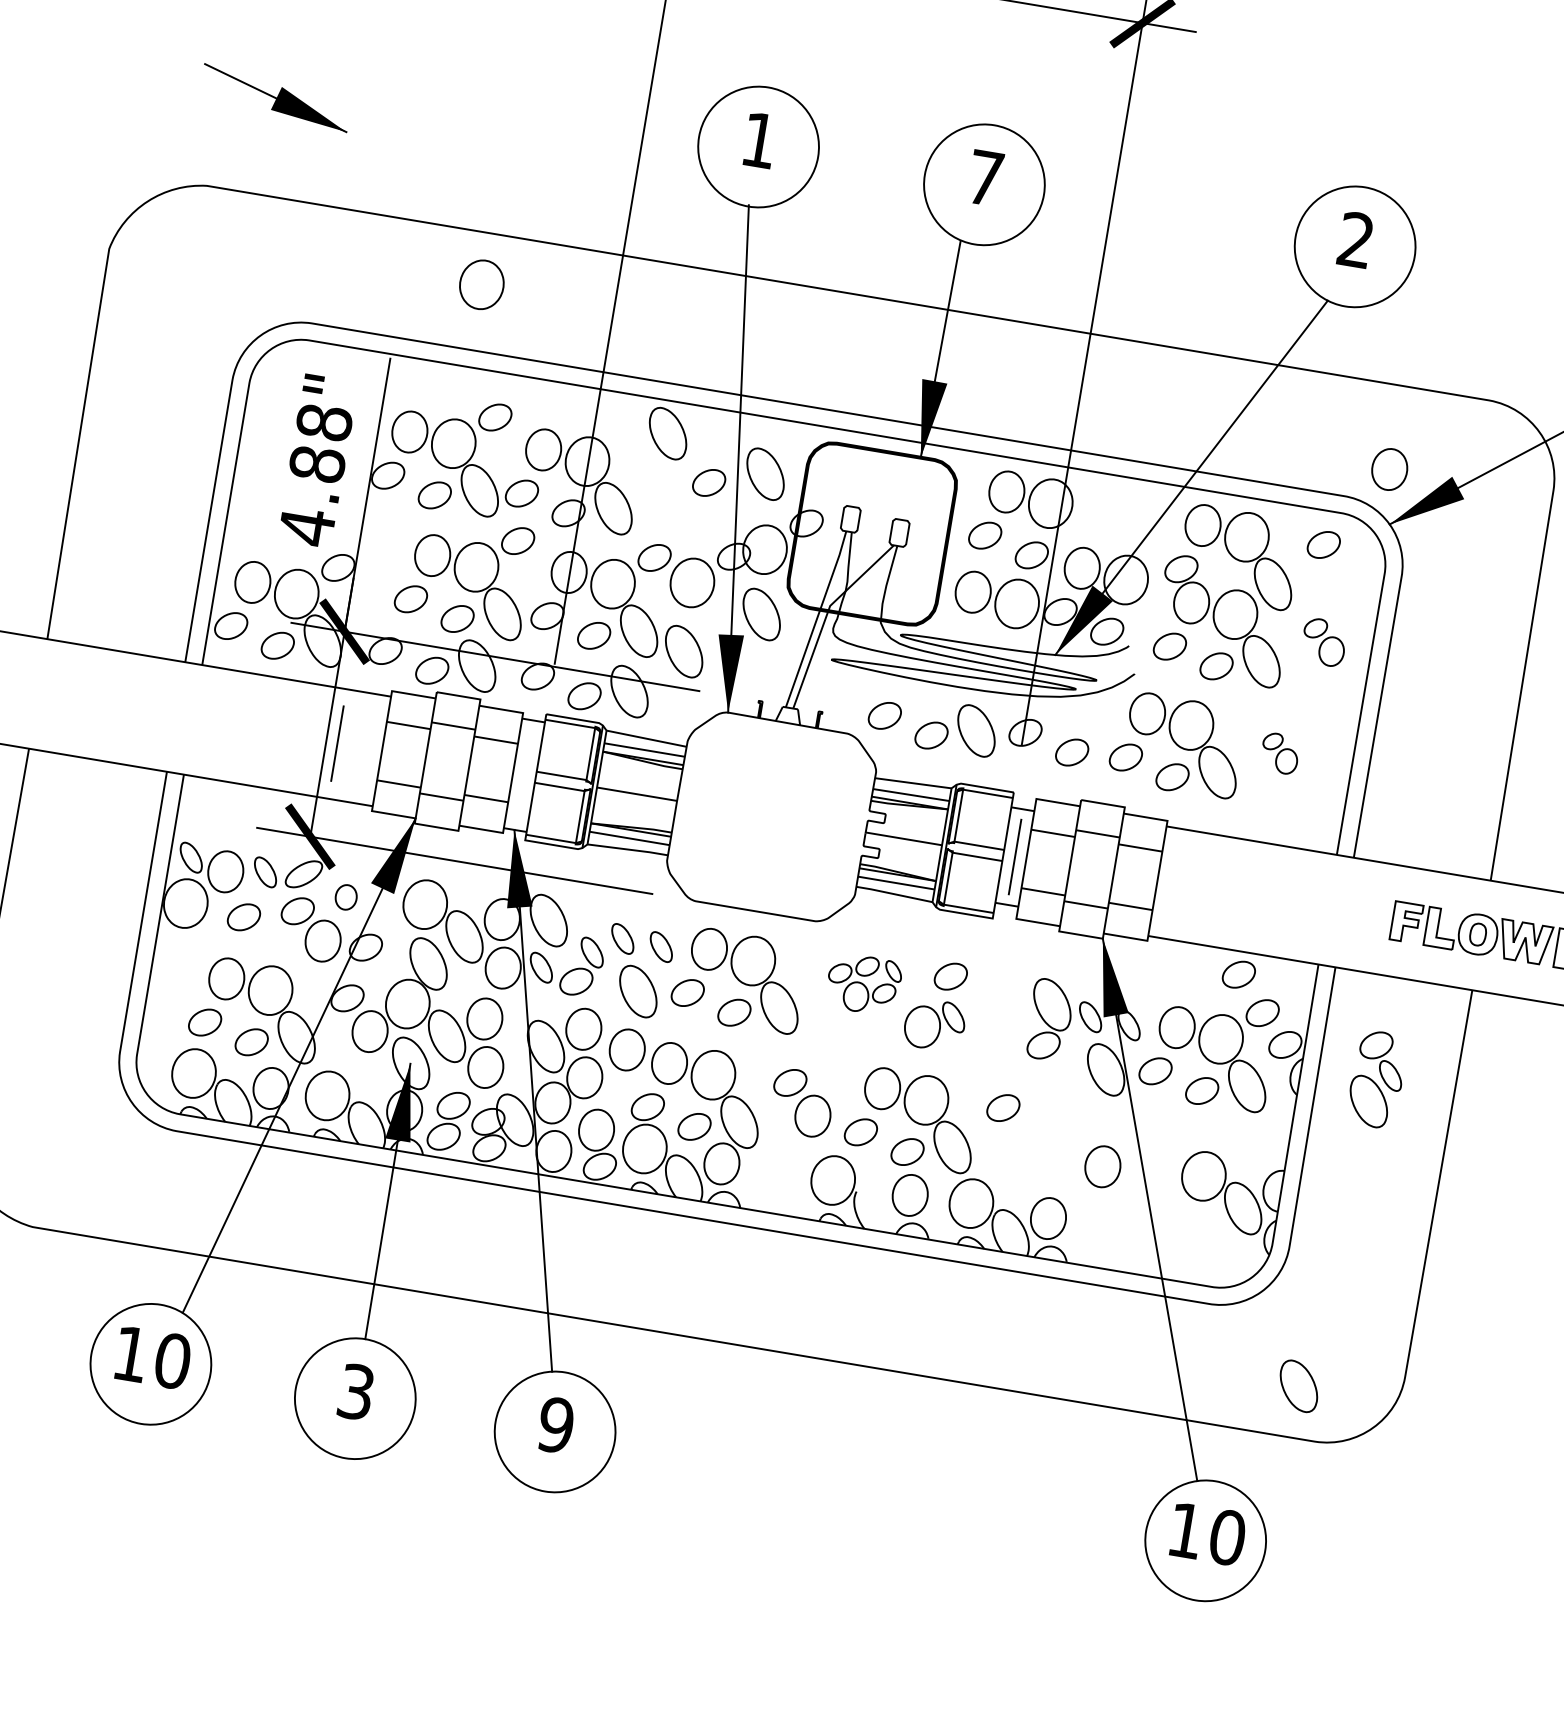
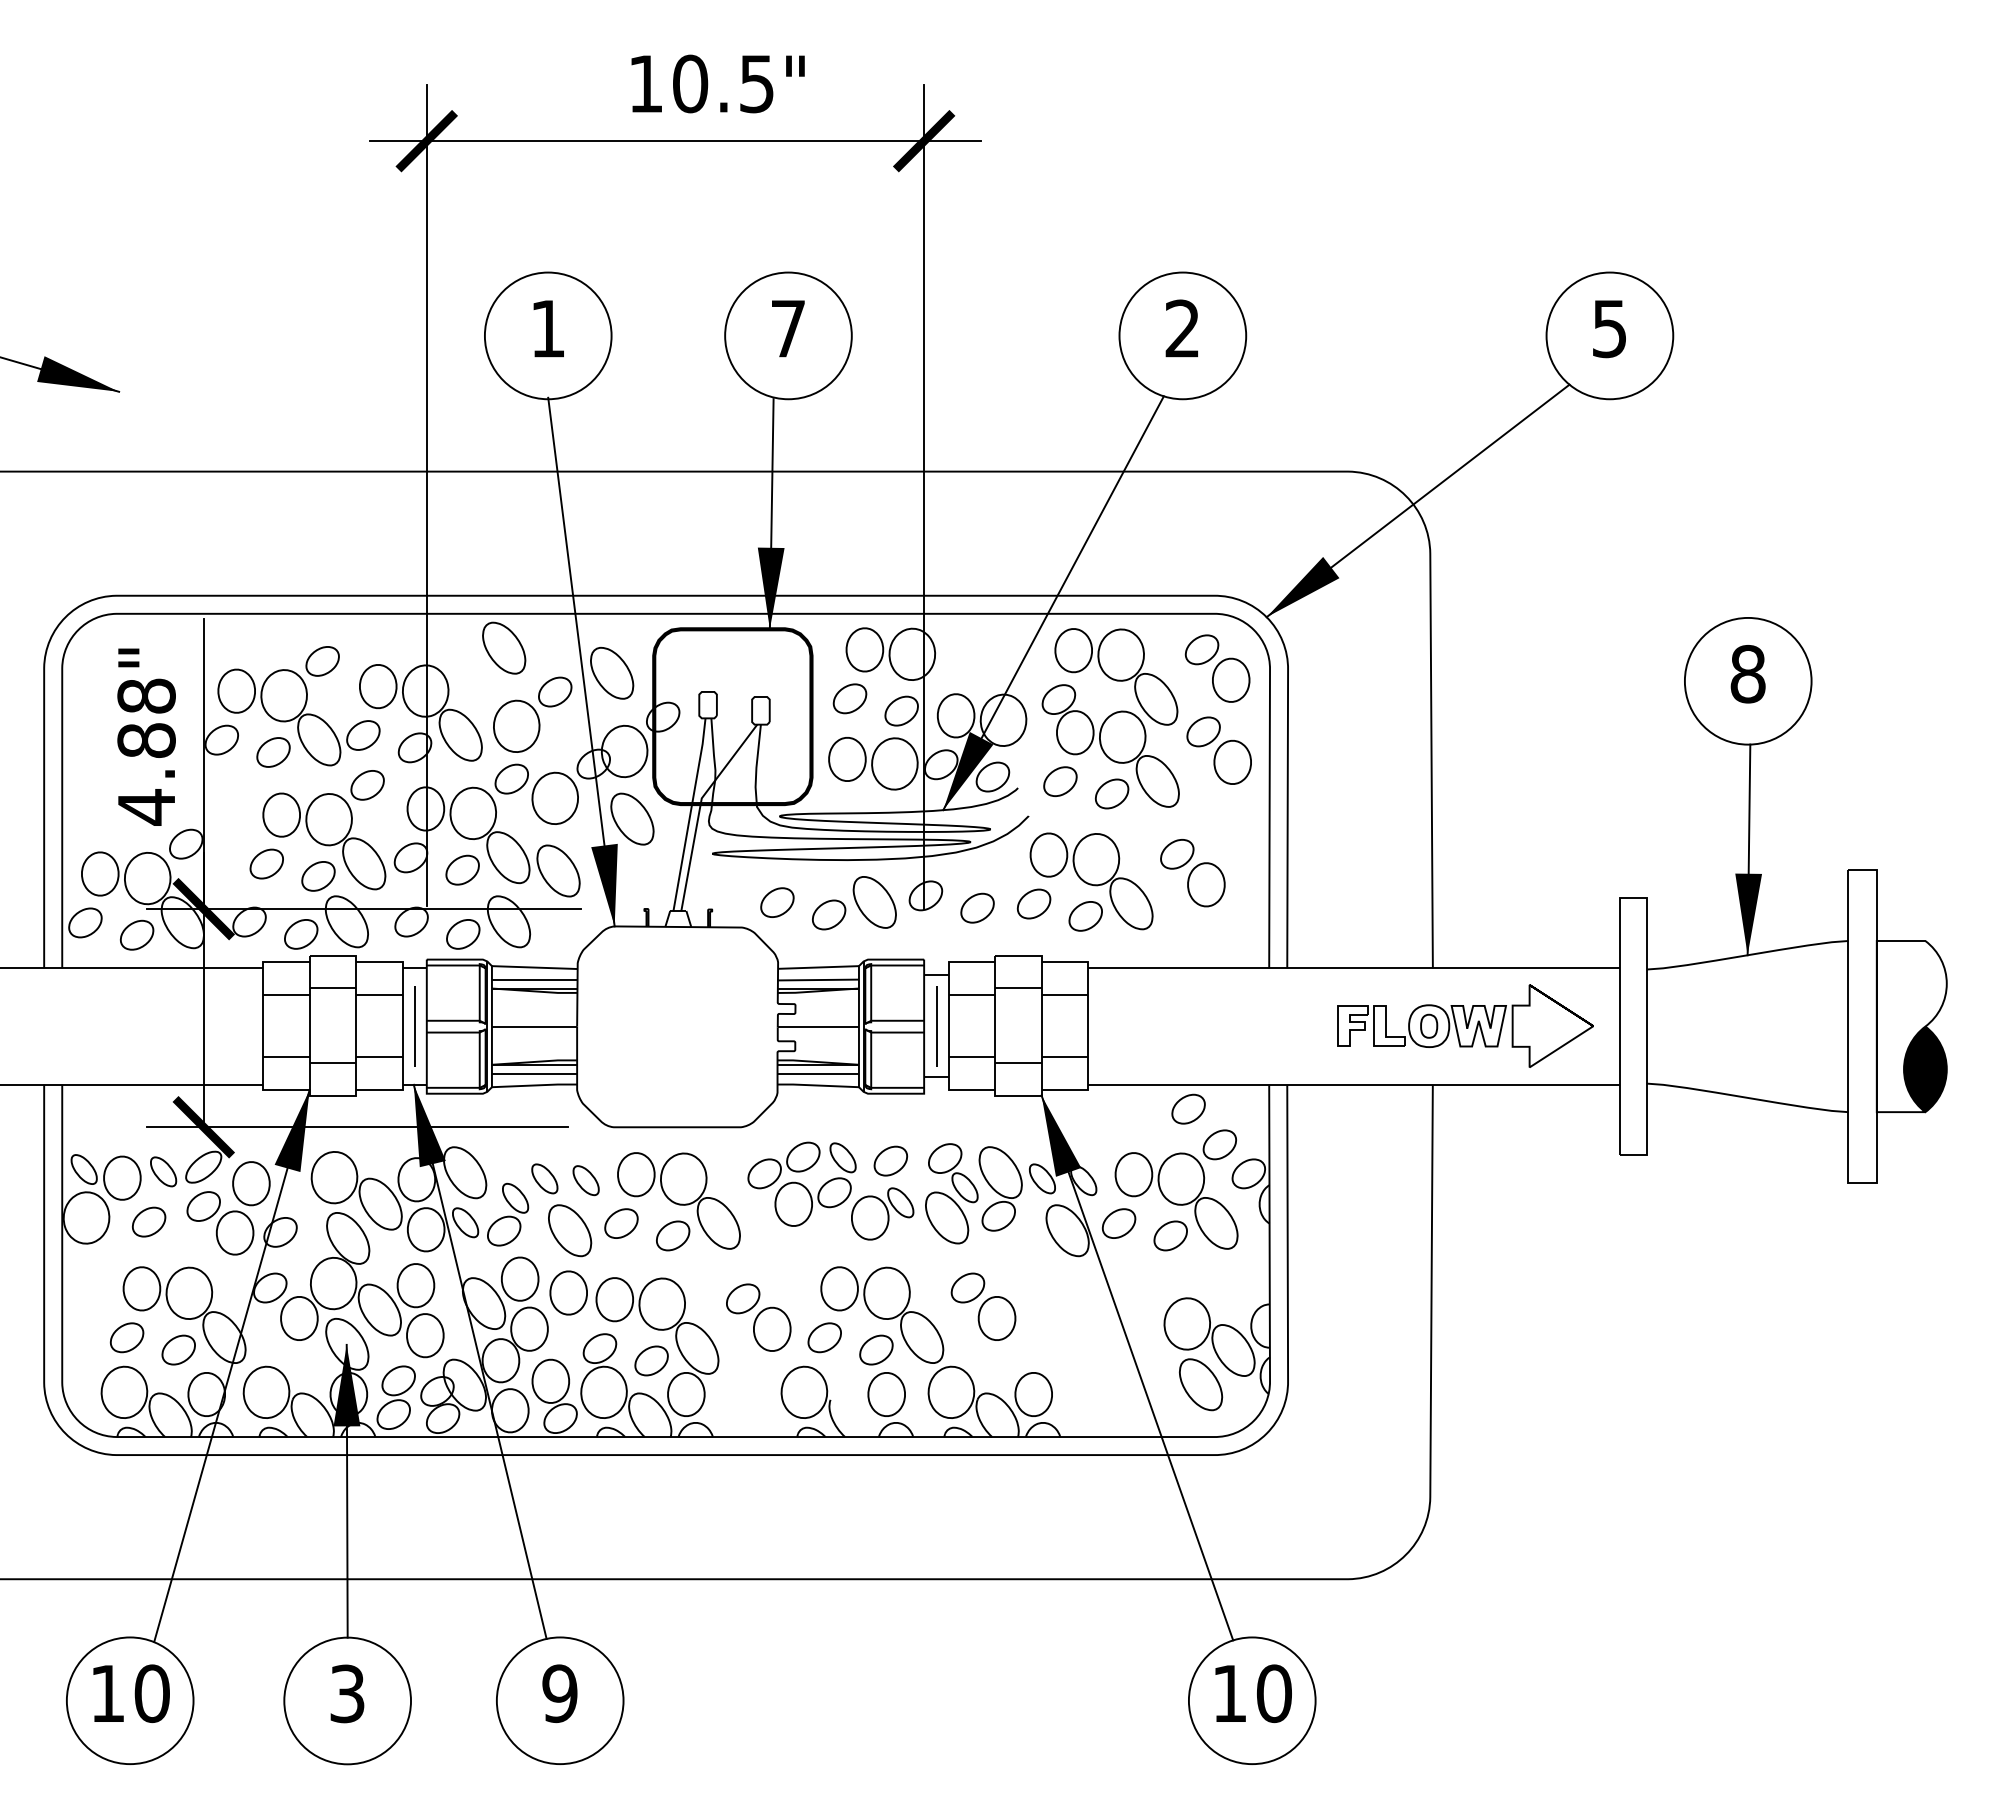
part: (481, 283) -> (516, 725), moved
part: (1390, 468) -> (1231, 679), moved
part: (1323, 642) -> (1218, 750), size x1.43
line: (337, 743) -> (414, 1026), moved
part: (1279, 753) -> (1192, 873), size x1.67
part: (346, 897) -> (251, 1183), size x1.67
part: (863, 983) -> (801, 1183), size x1.43
part: (1376, 1079) -> (951, 1193), moved
part: (1102, 1166) -> (996, 1318), moved
part: (1299, 1386) -> (1201, 1384), moved

